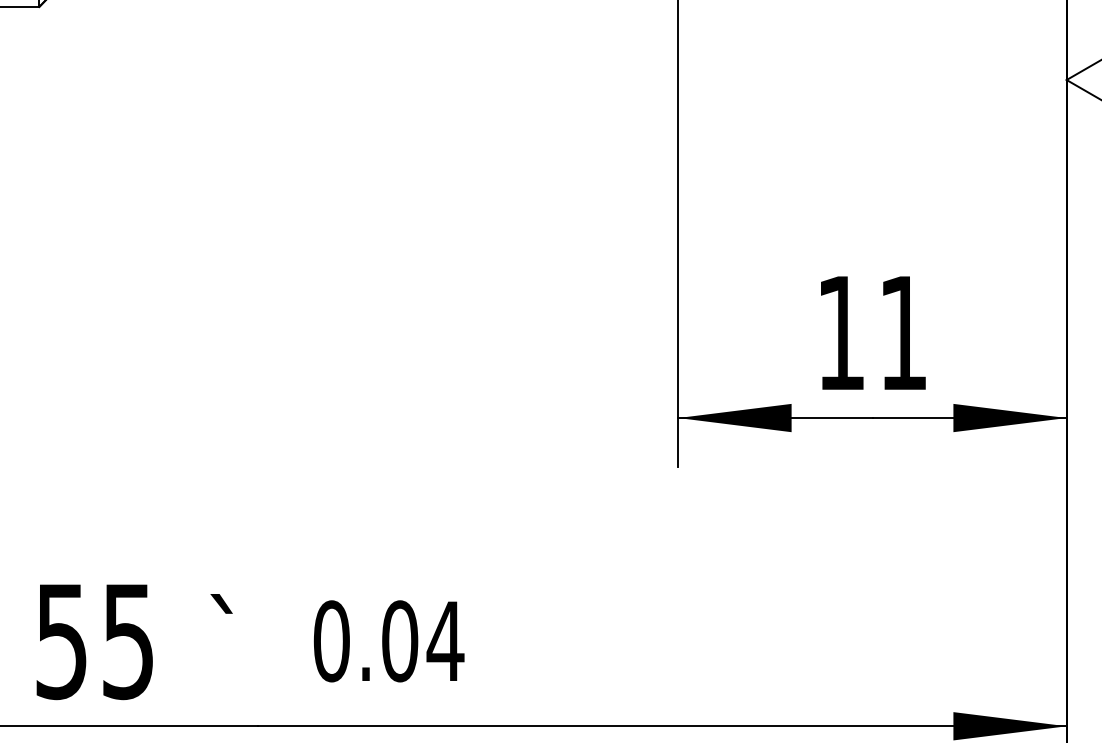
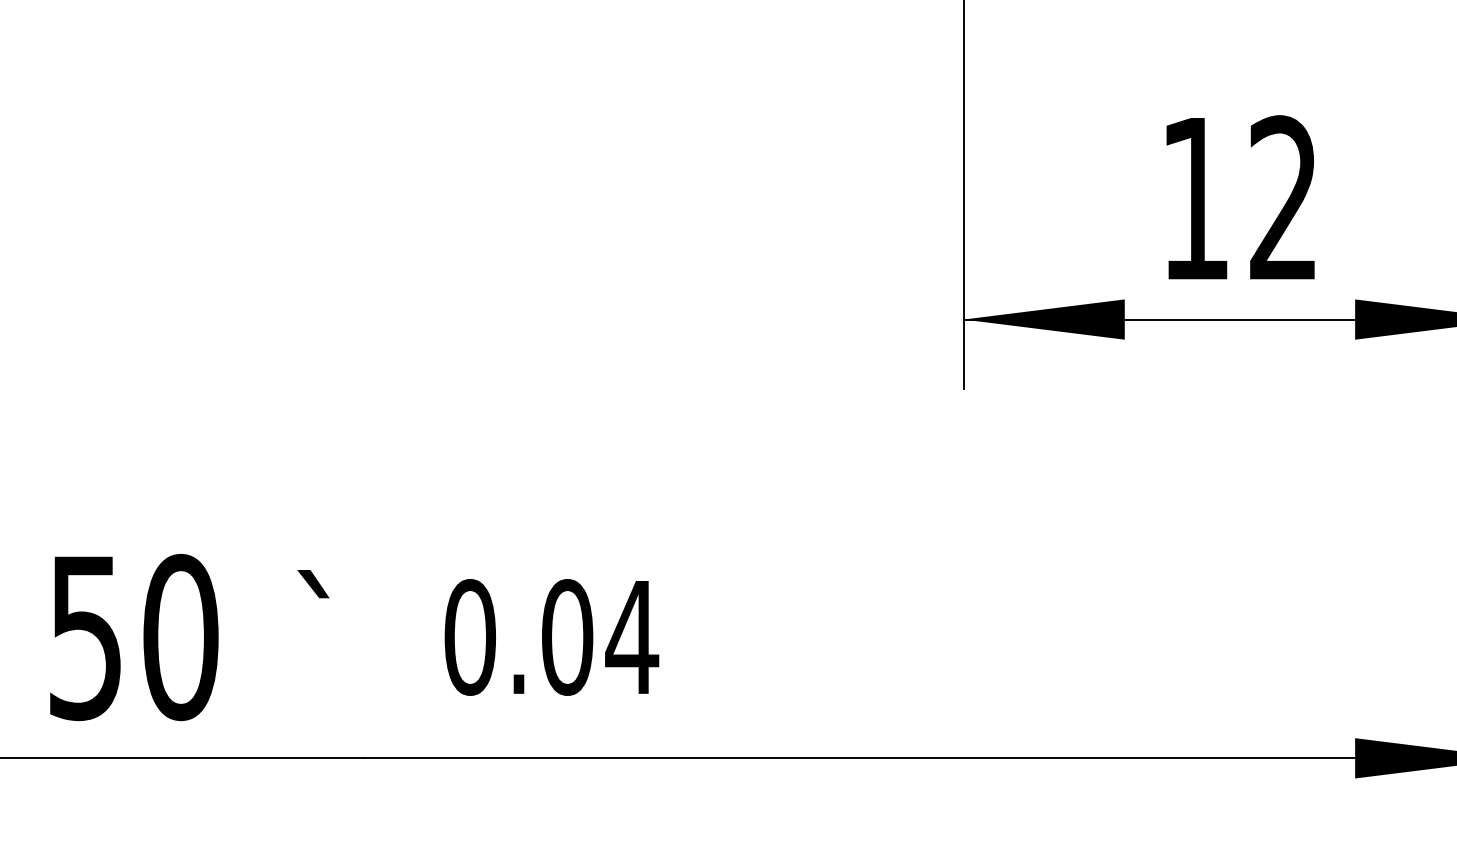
text: (902, 331) -> (1282, 196), 11 -> 12
text: (128, 641) -> (180, 637), 55 -> 50

